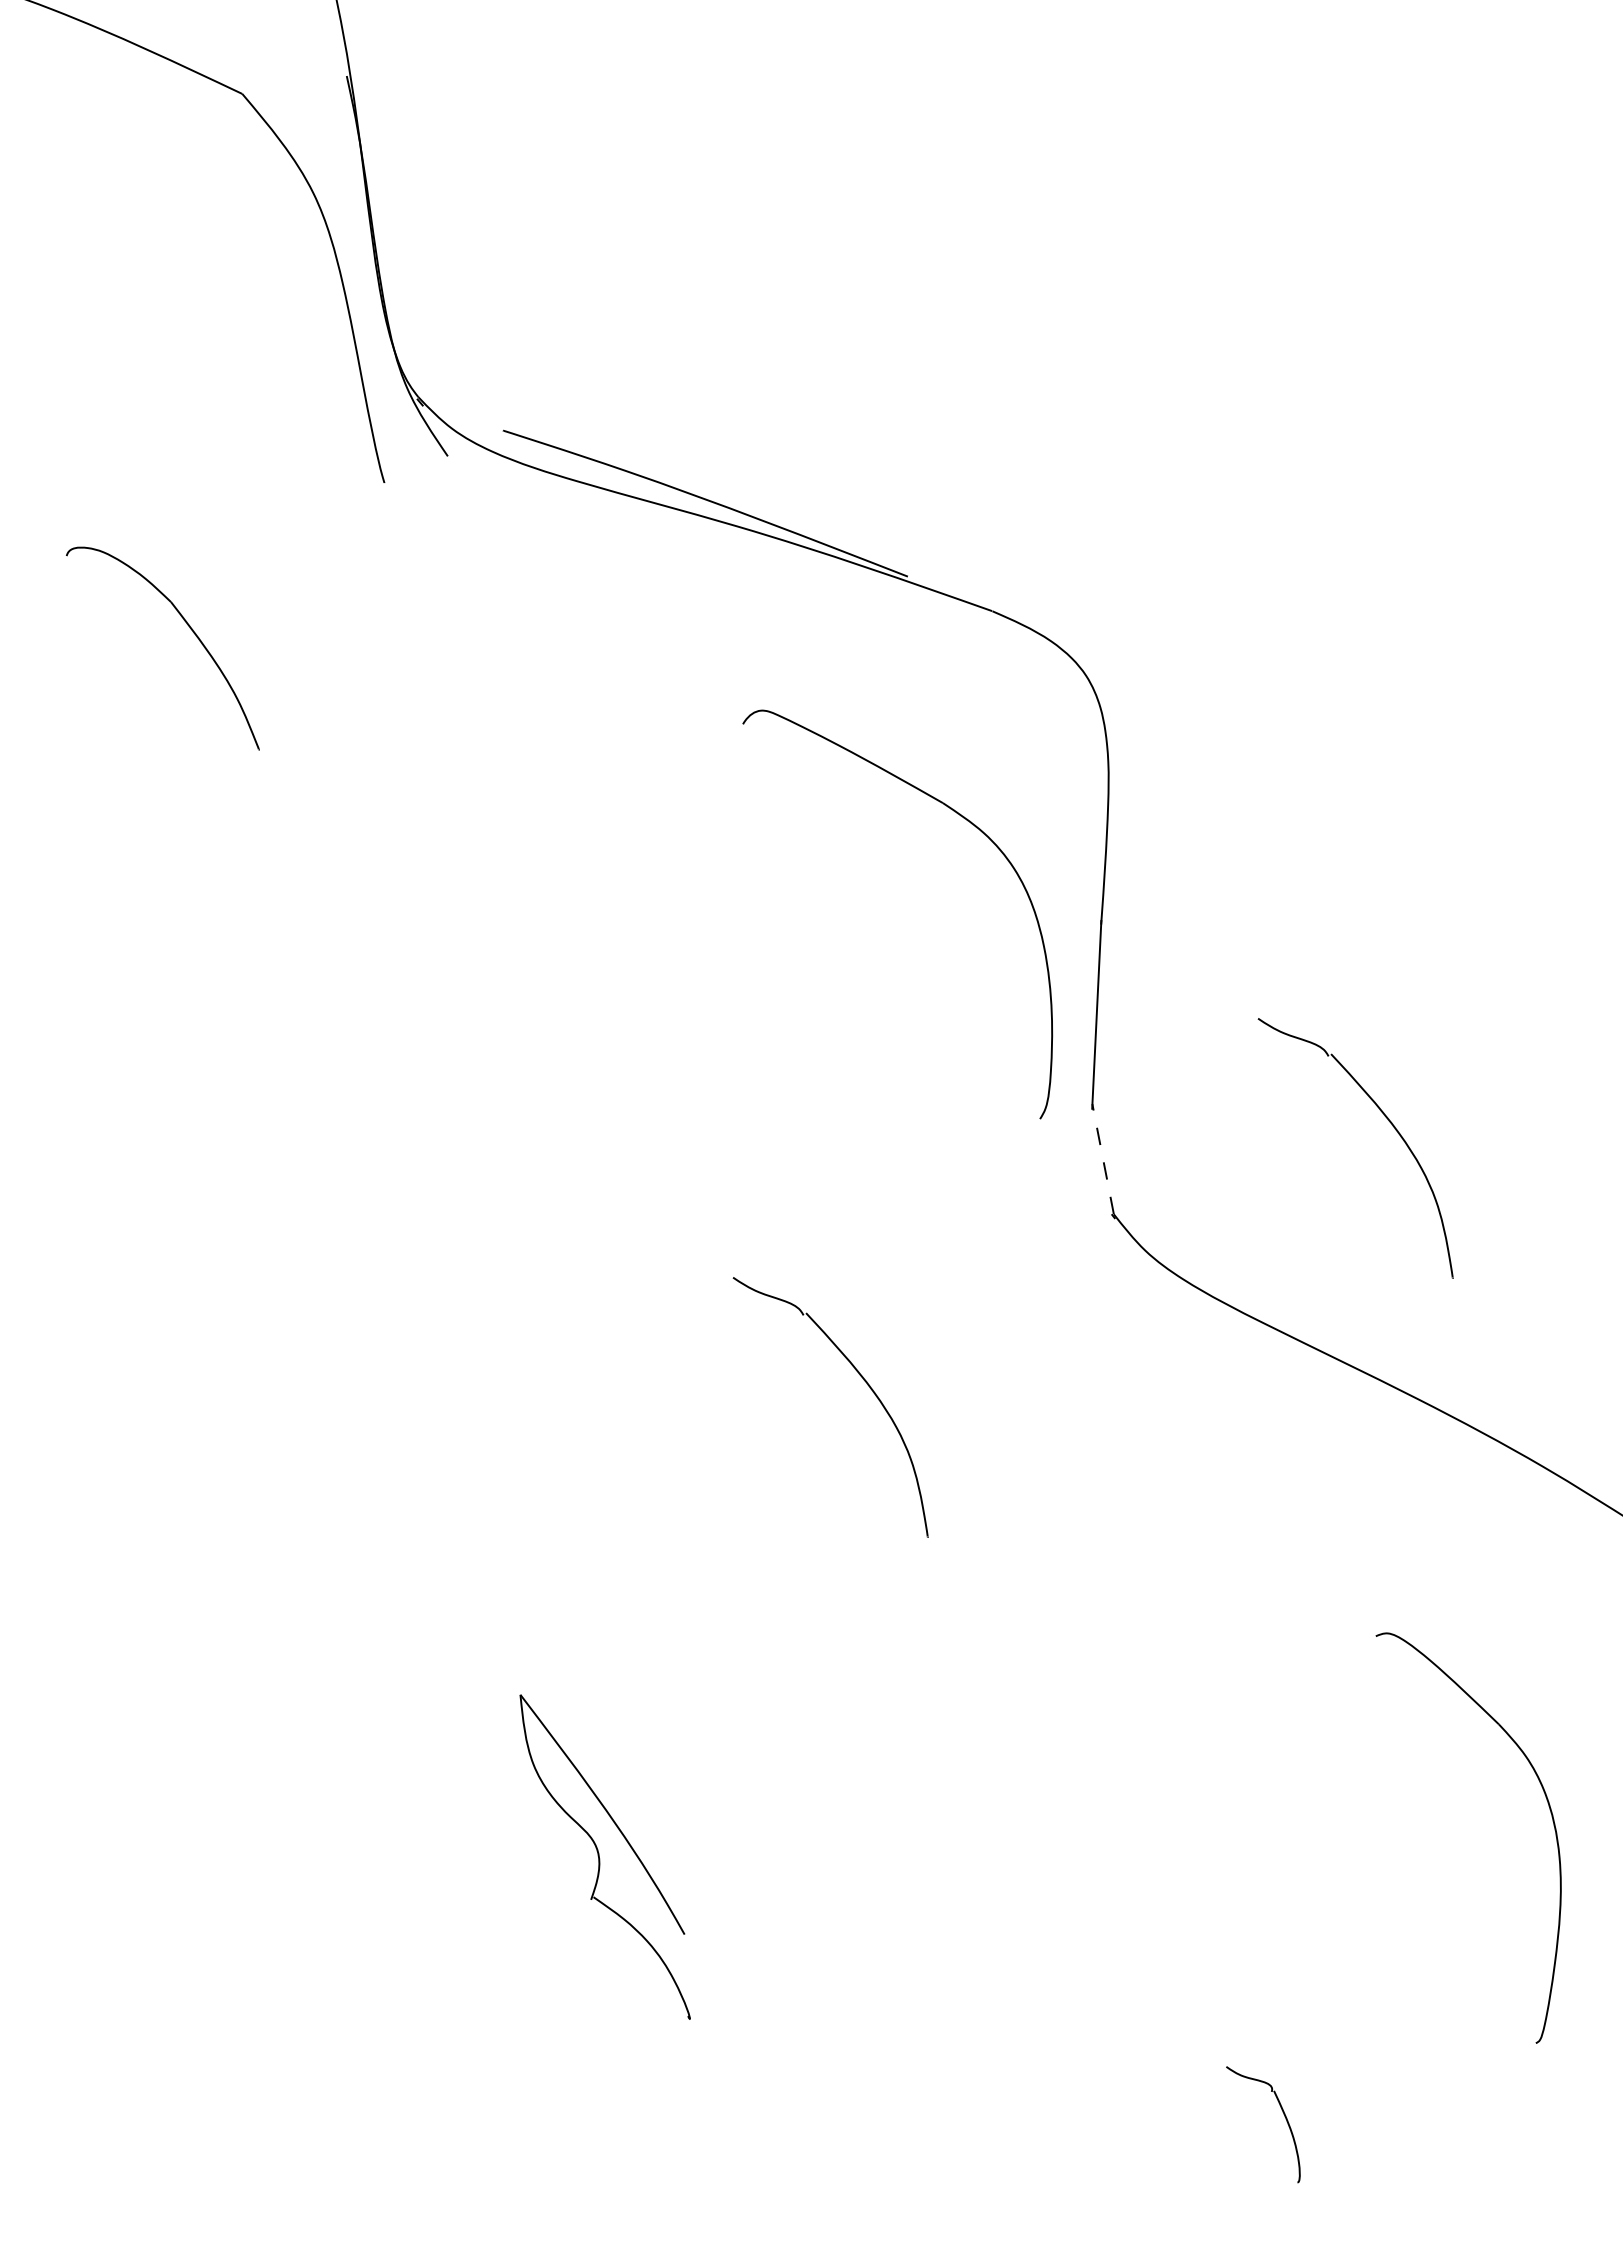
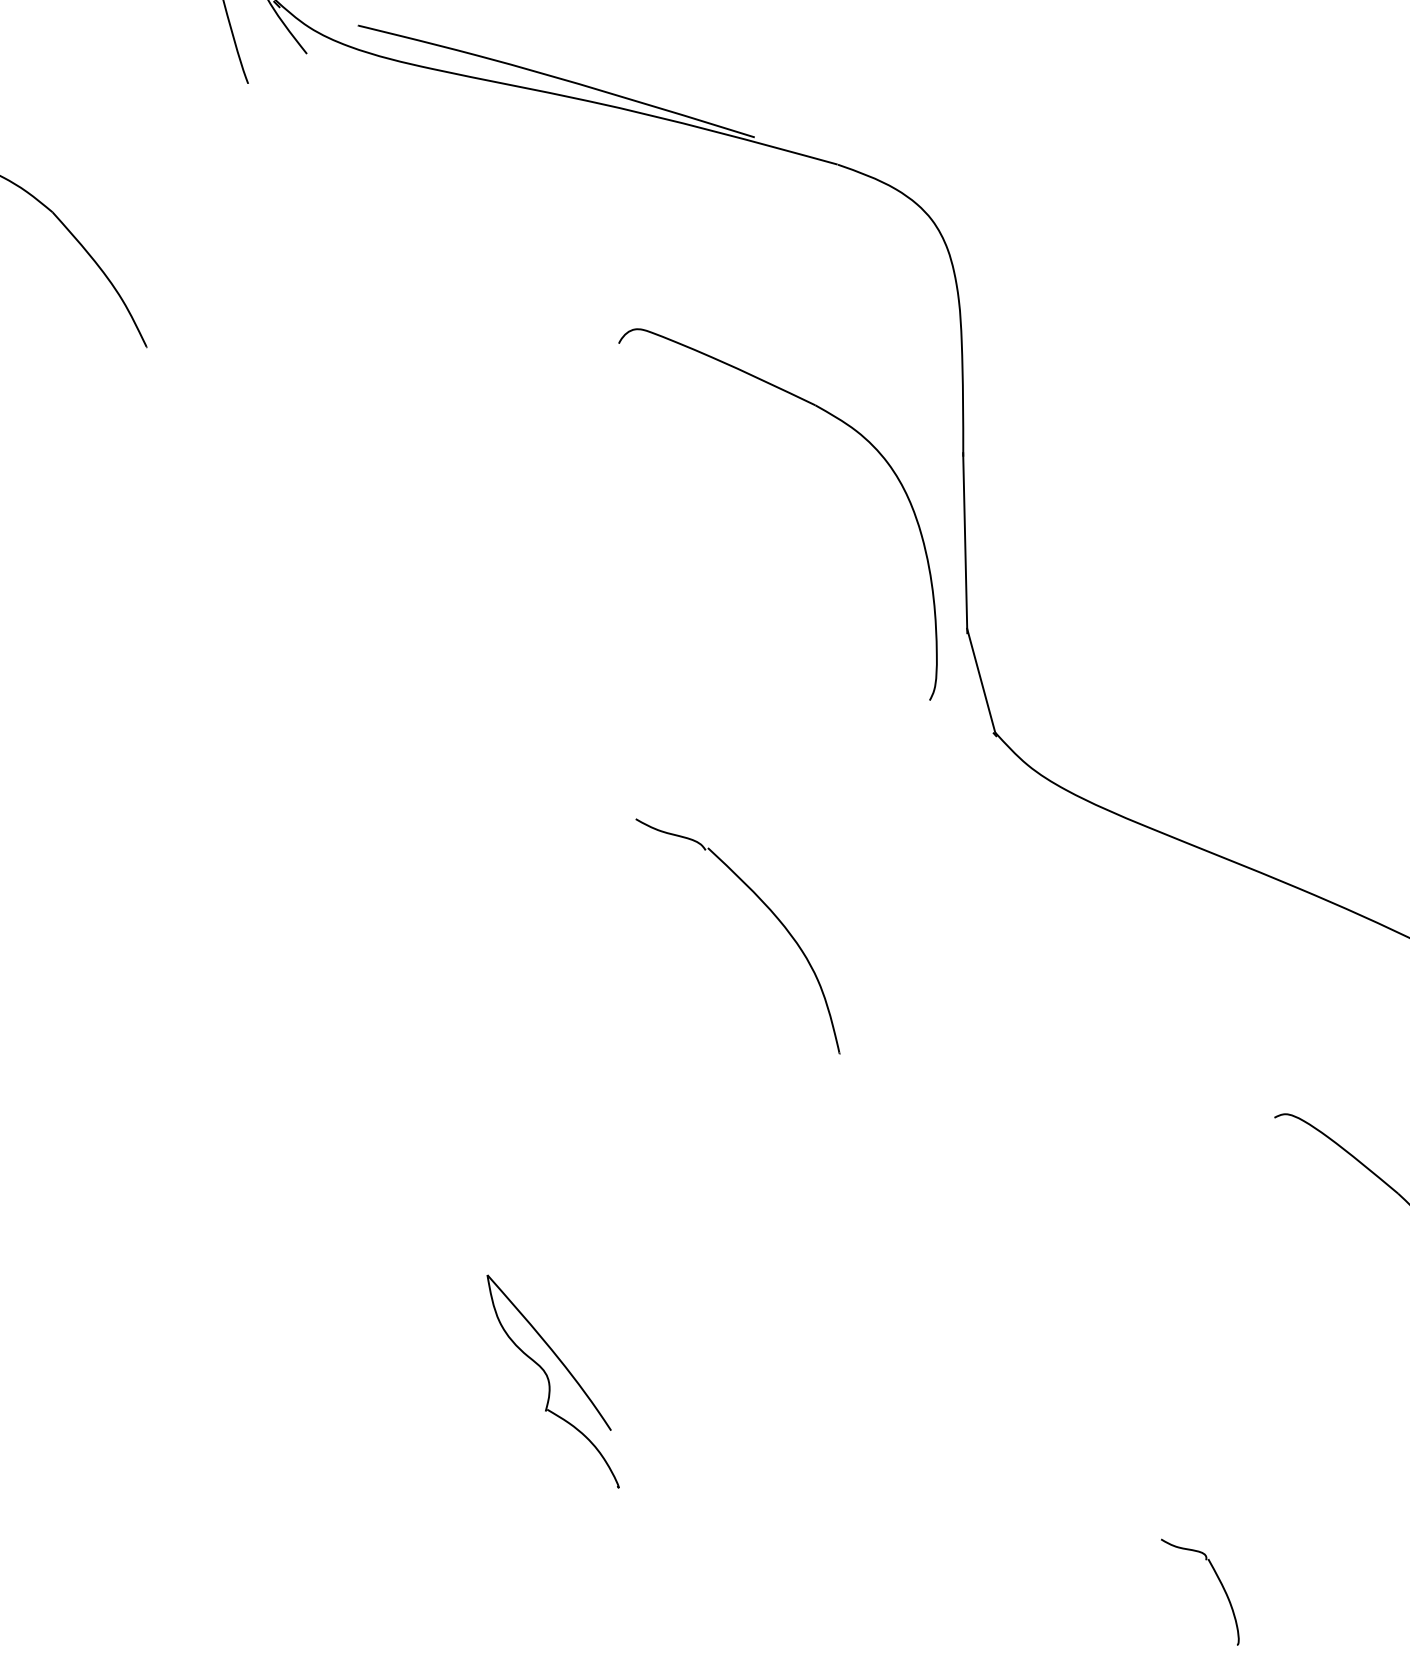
part: (967, 821) -> (840, 421), moved
part: (1388, 1121) -> (1251, 625), removed
line: (1103, 1158) -> (981, 679), dashed -> solid
part: (604, 1857) -> (552, 1381), size x0.71

